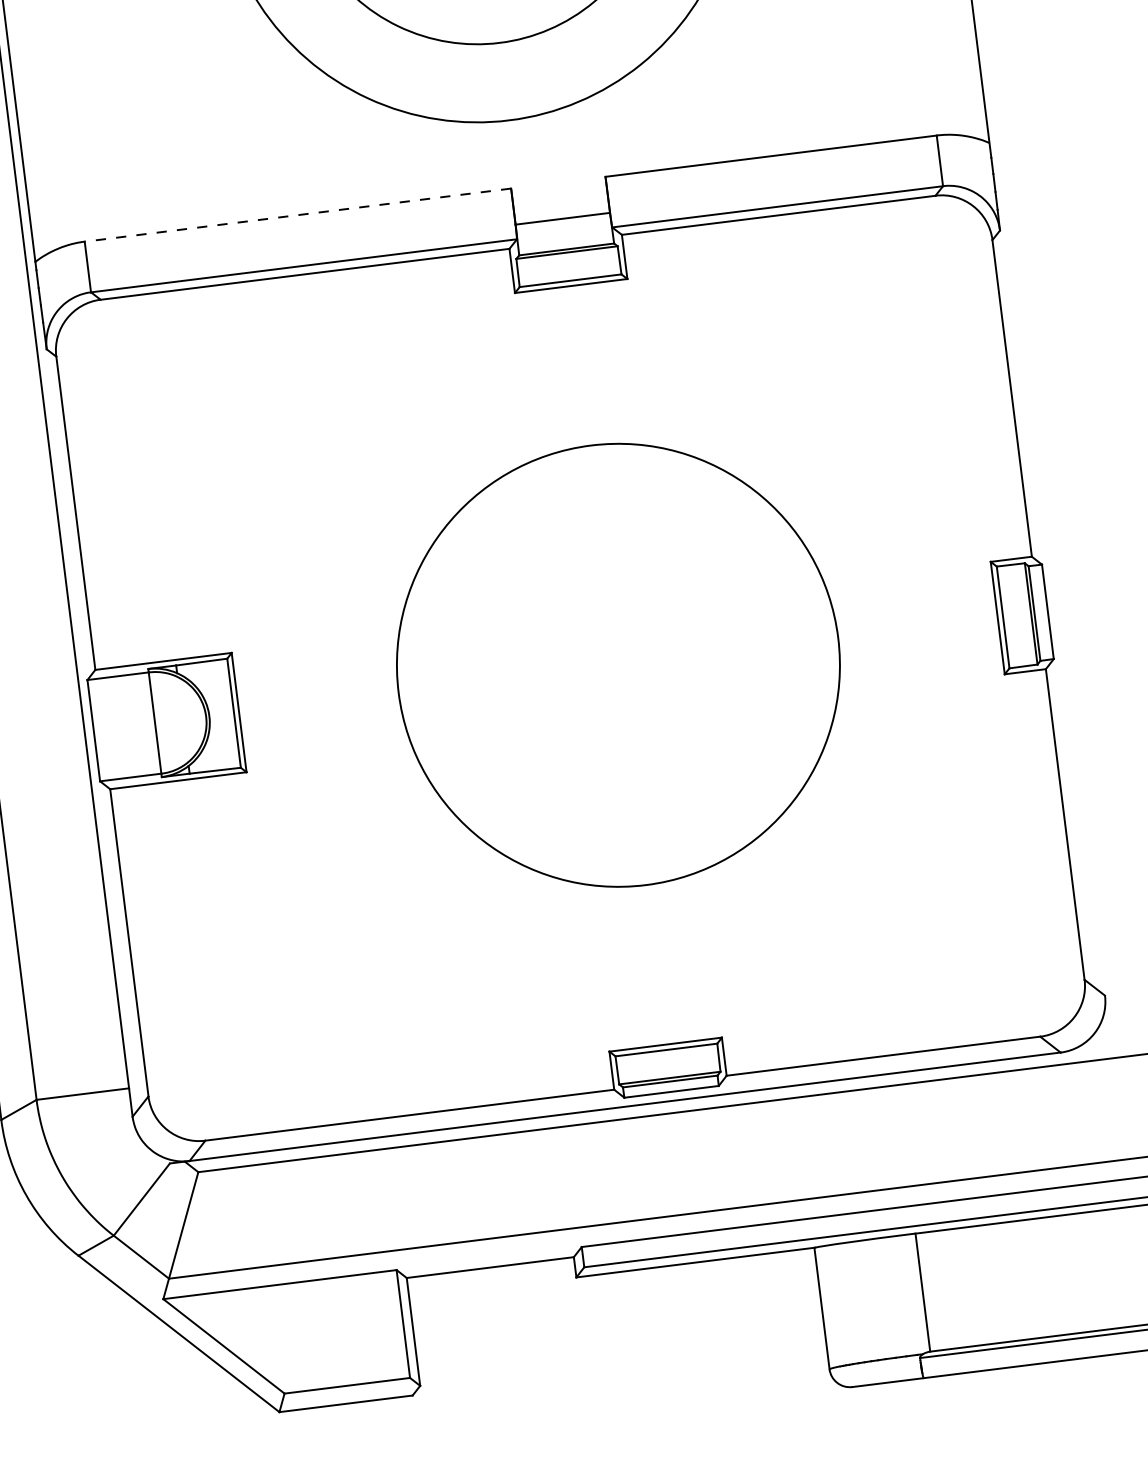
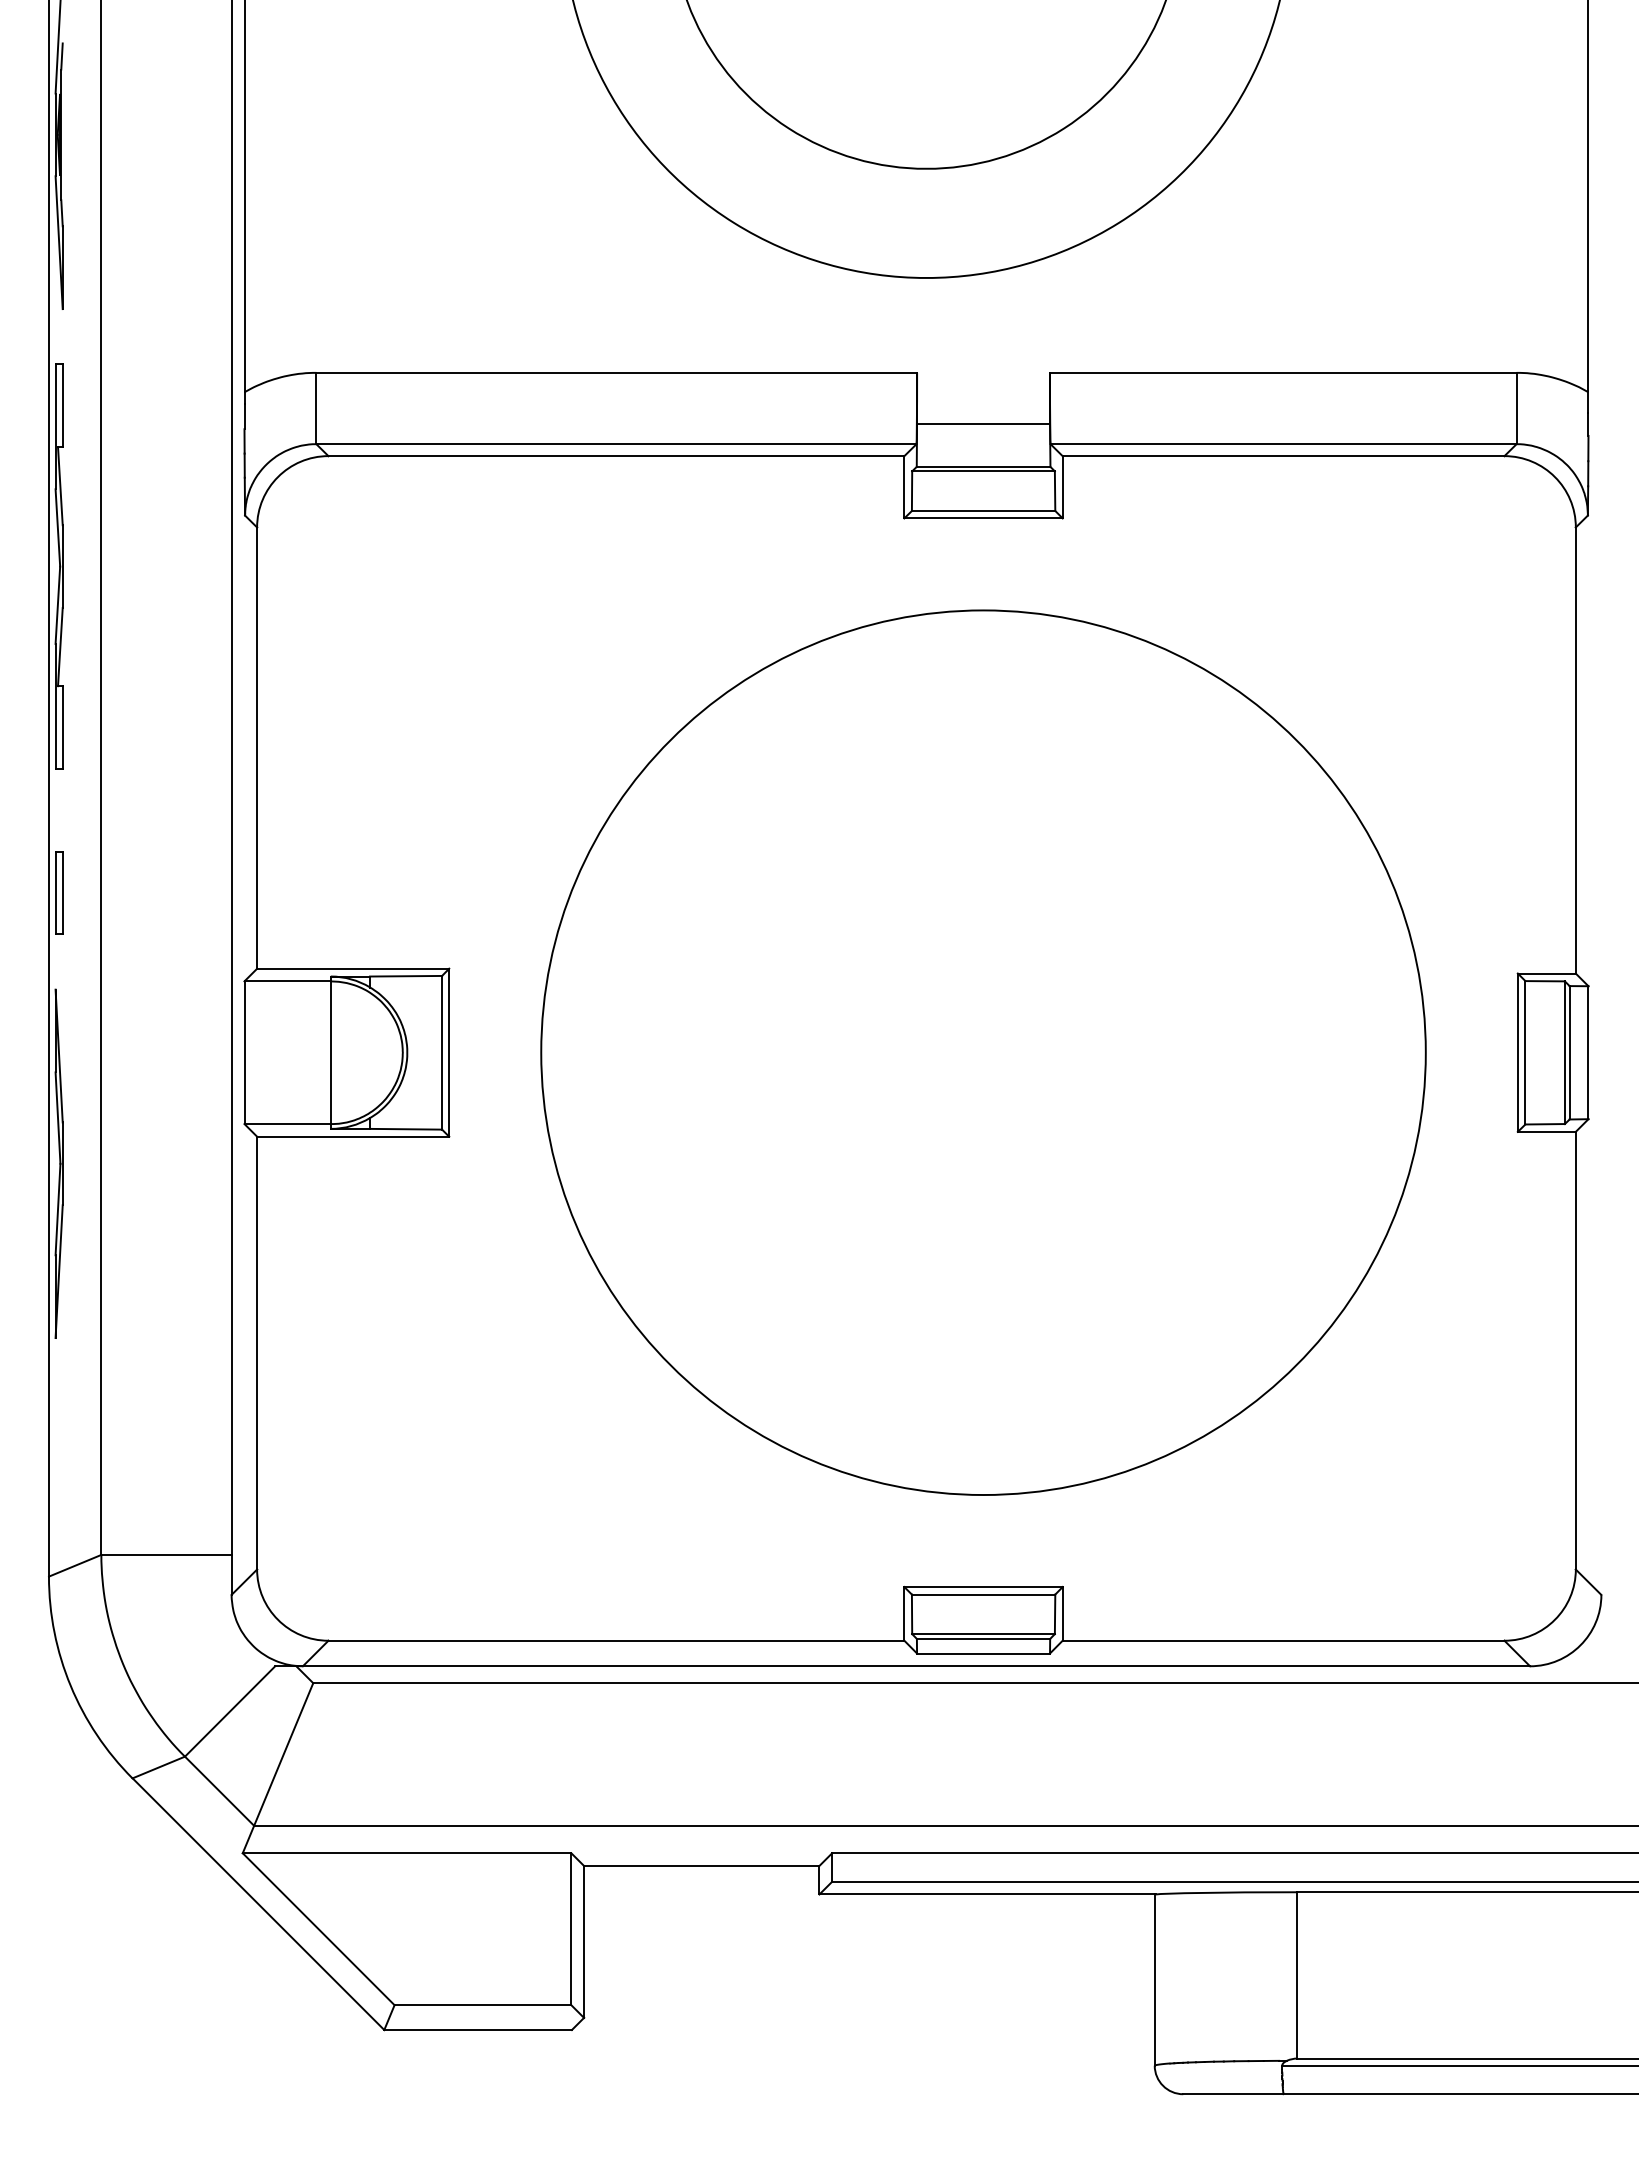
line: (297, 214) -> (616, 372), dashed -> solid
circle: (618, 665) -> (983, 1052), size x1.43

